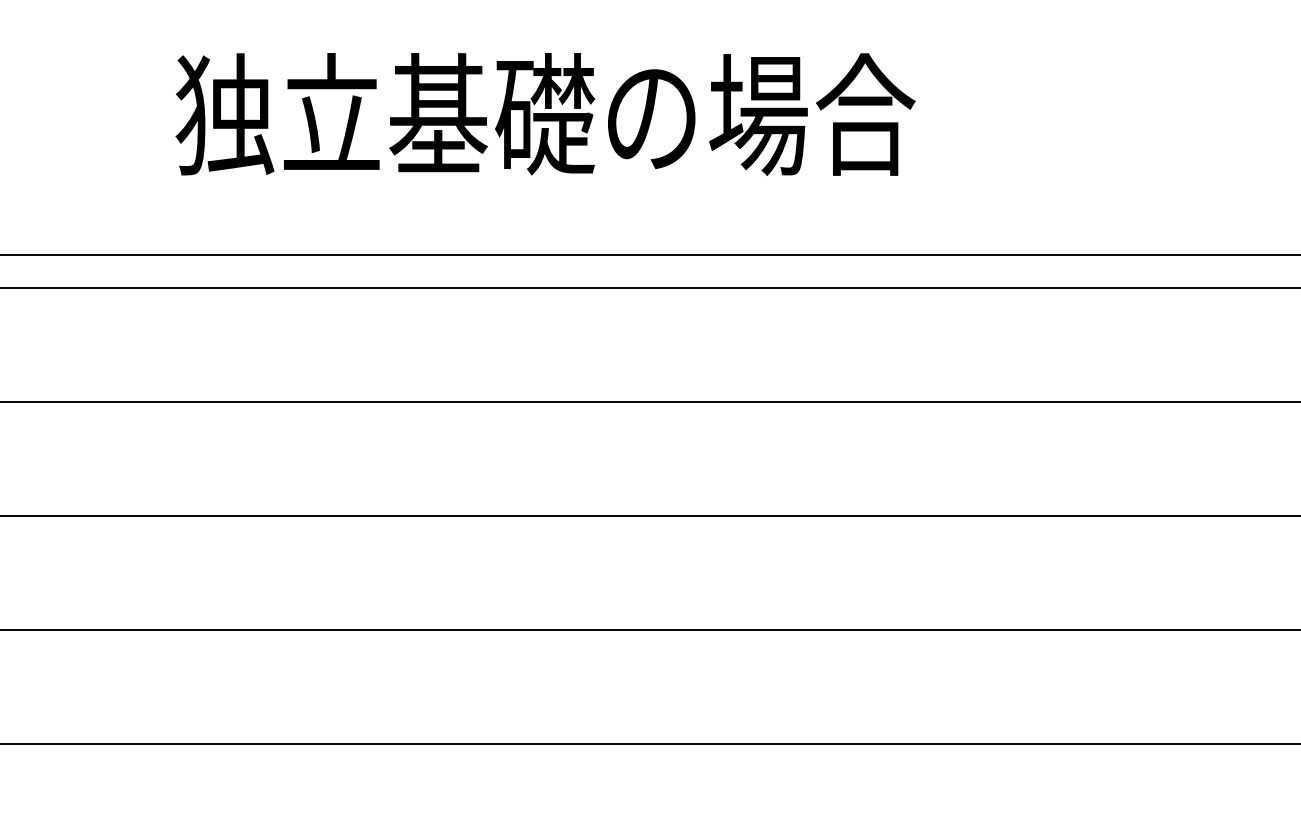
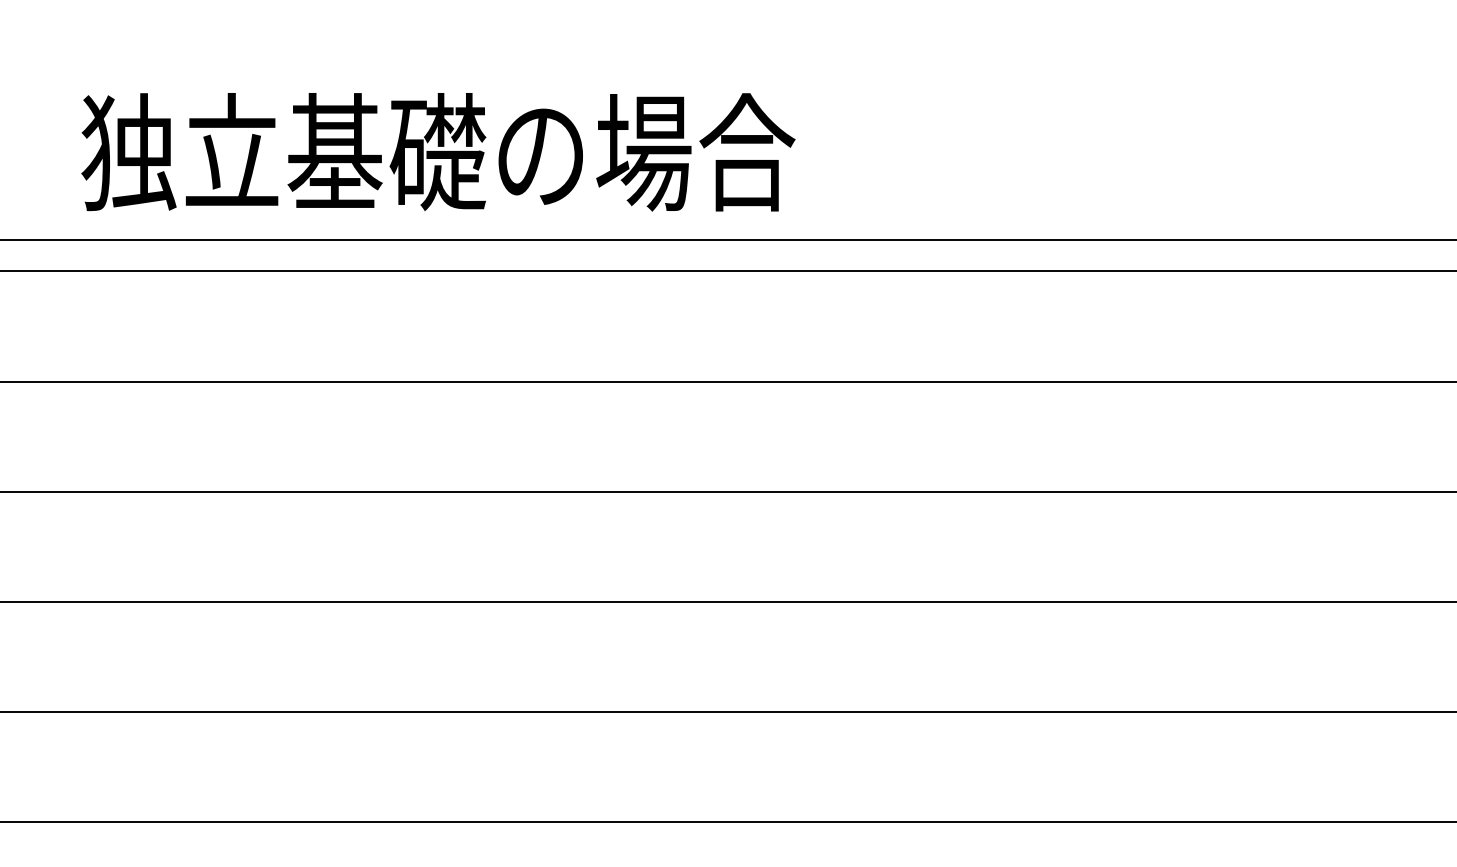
text: (545, 114) -> (438, 152), moved

